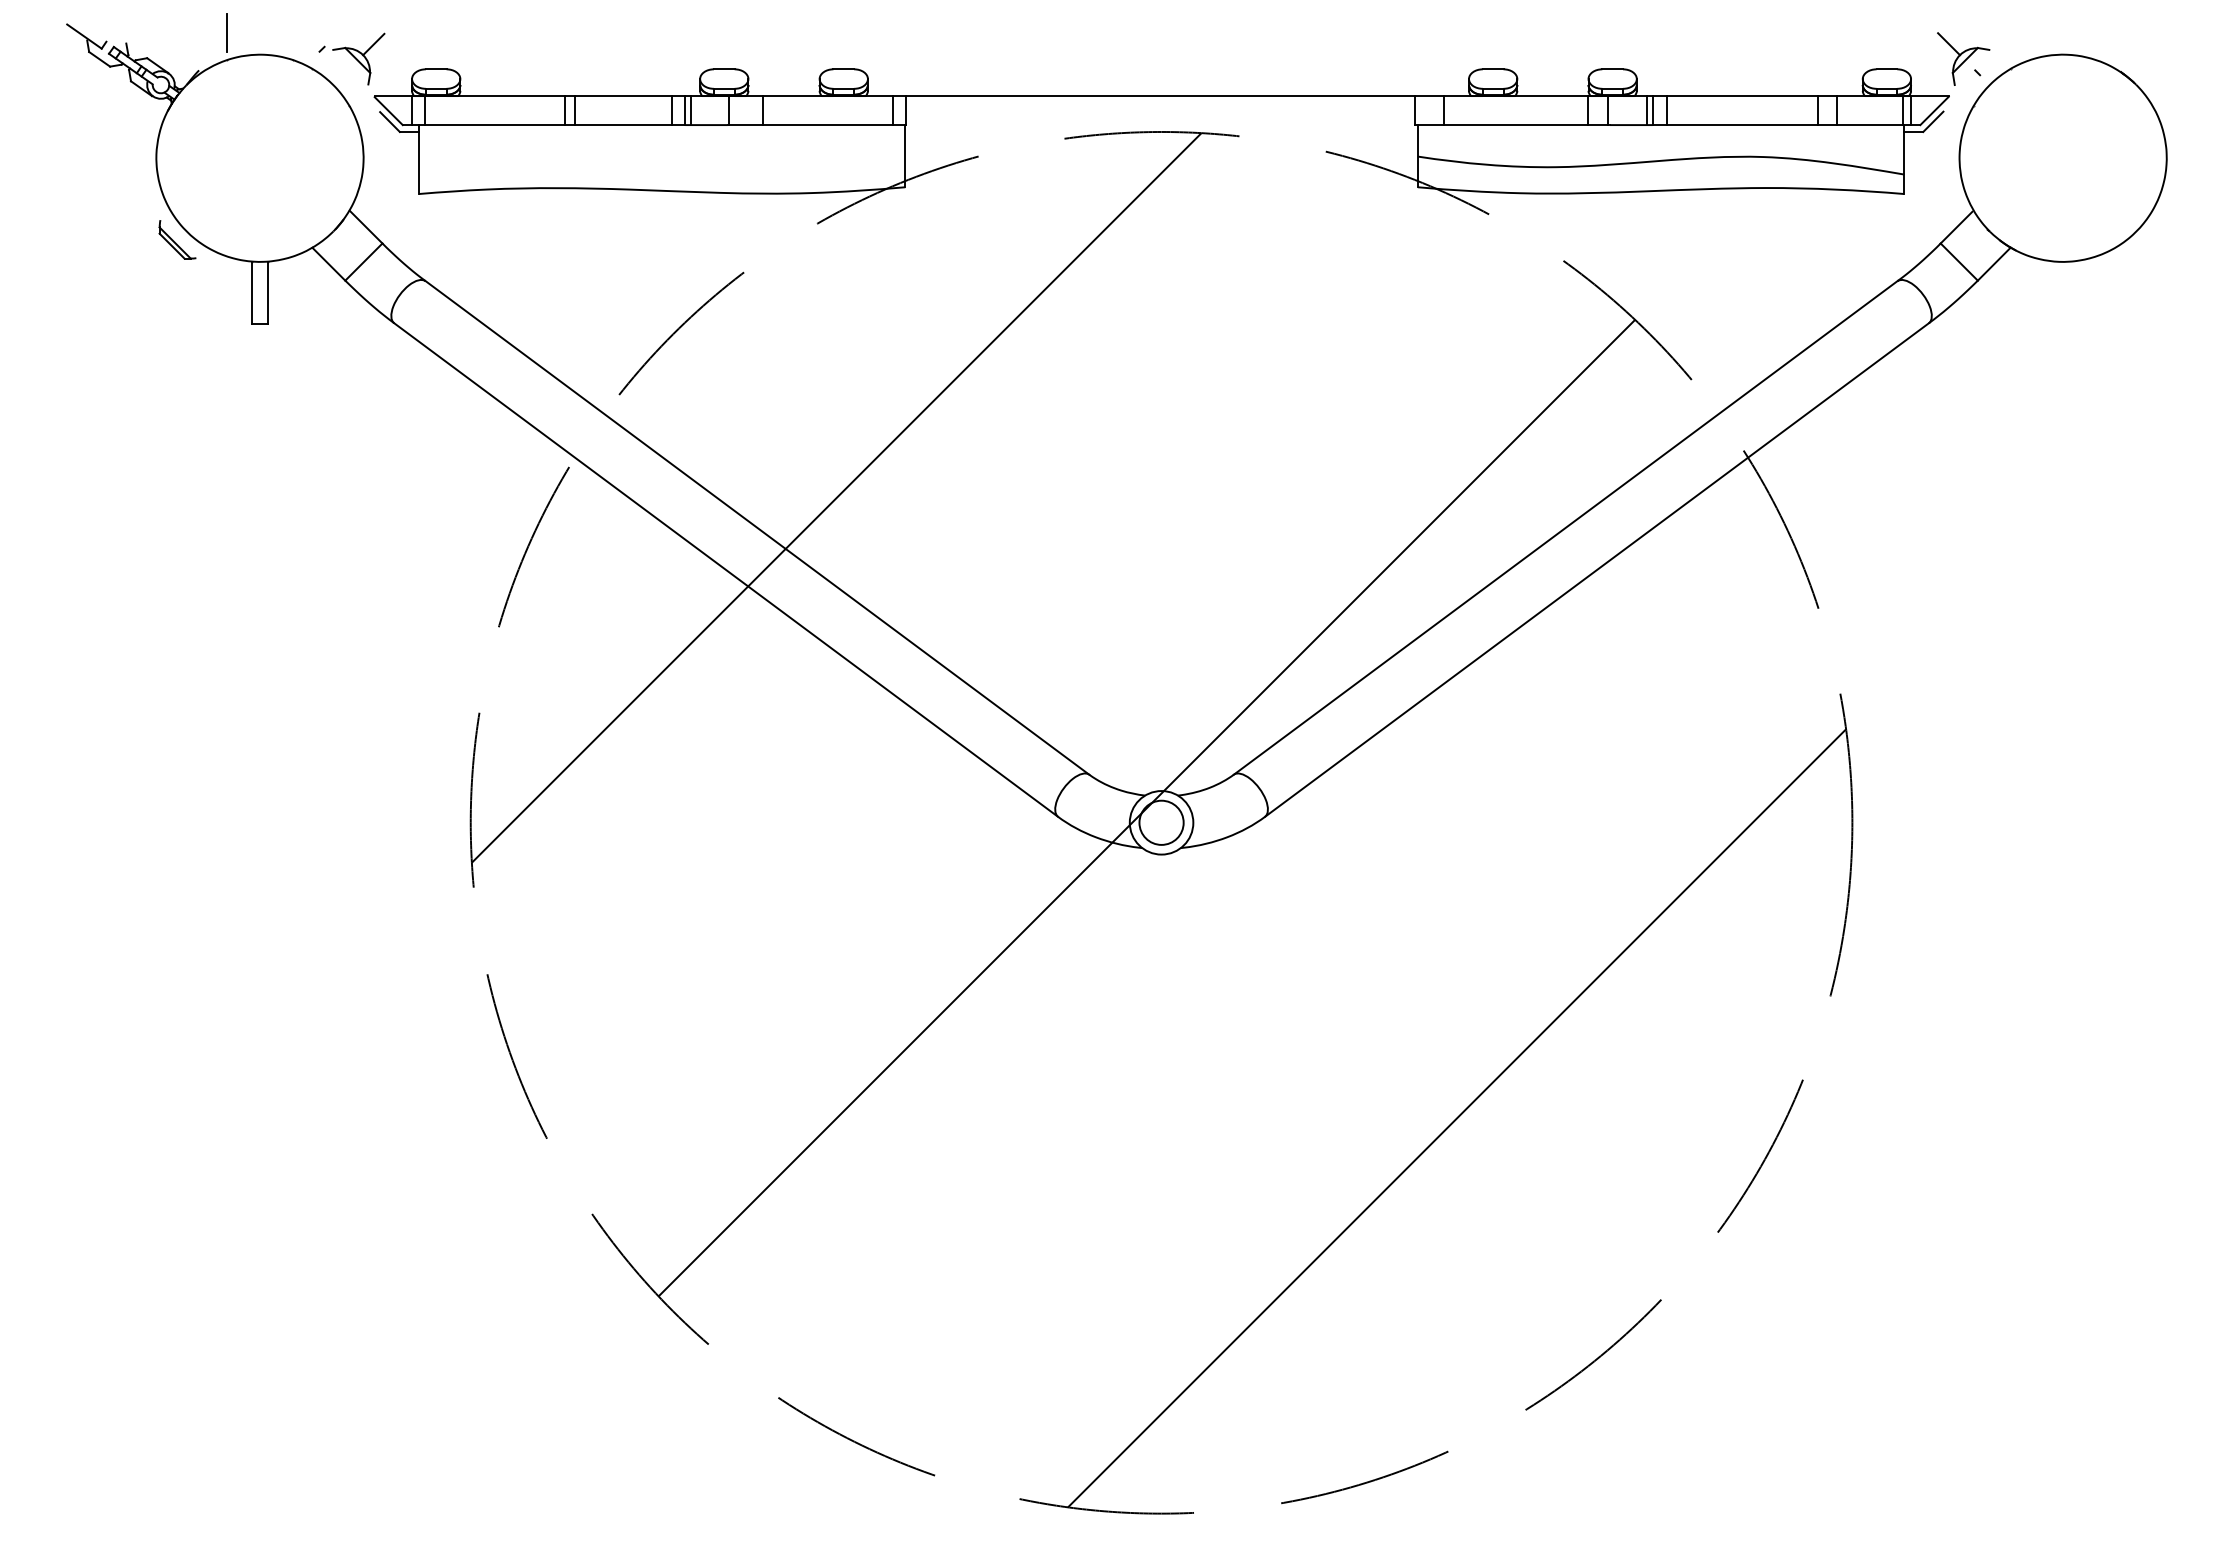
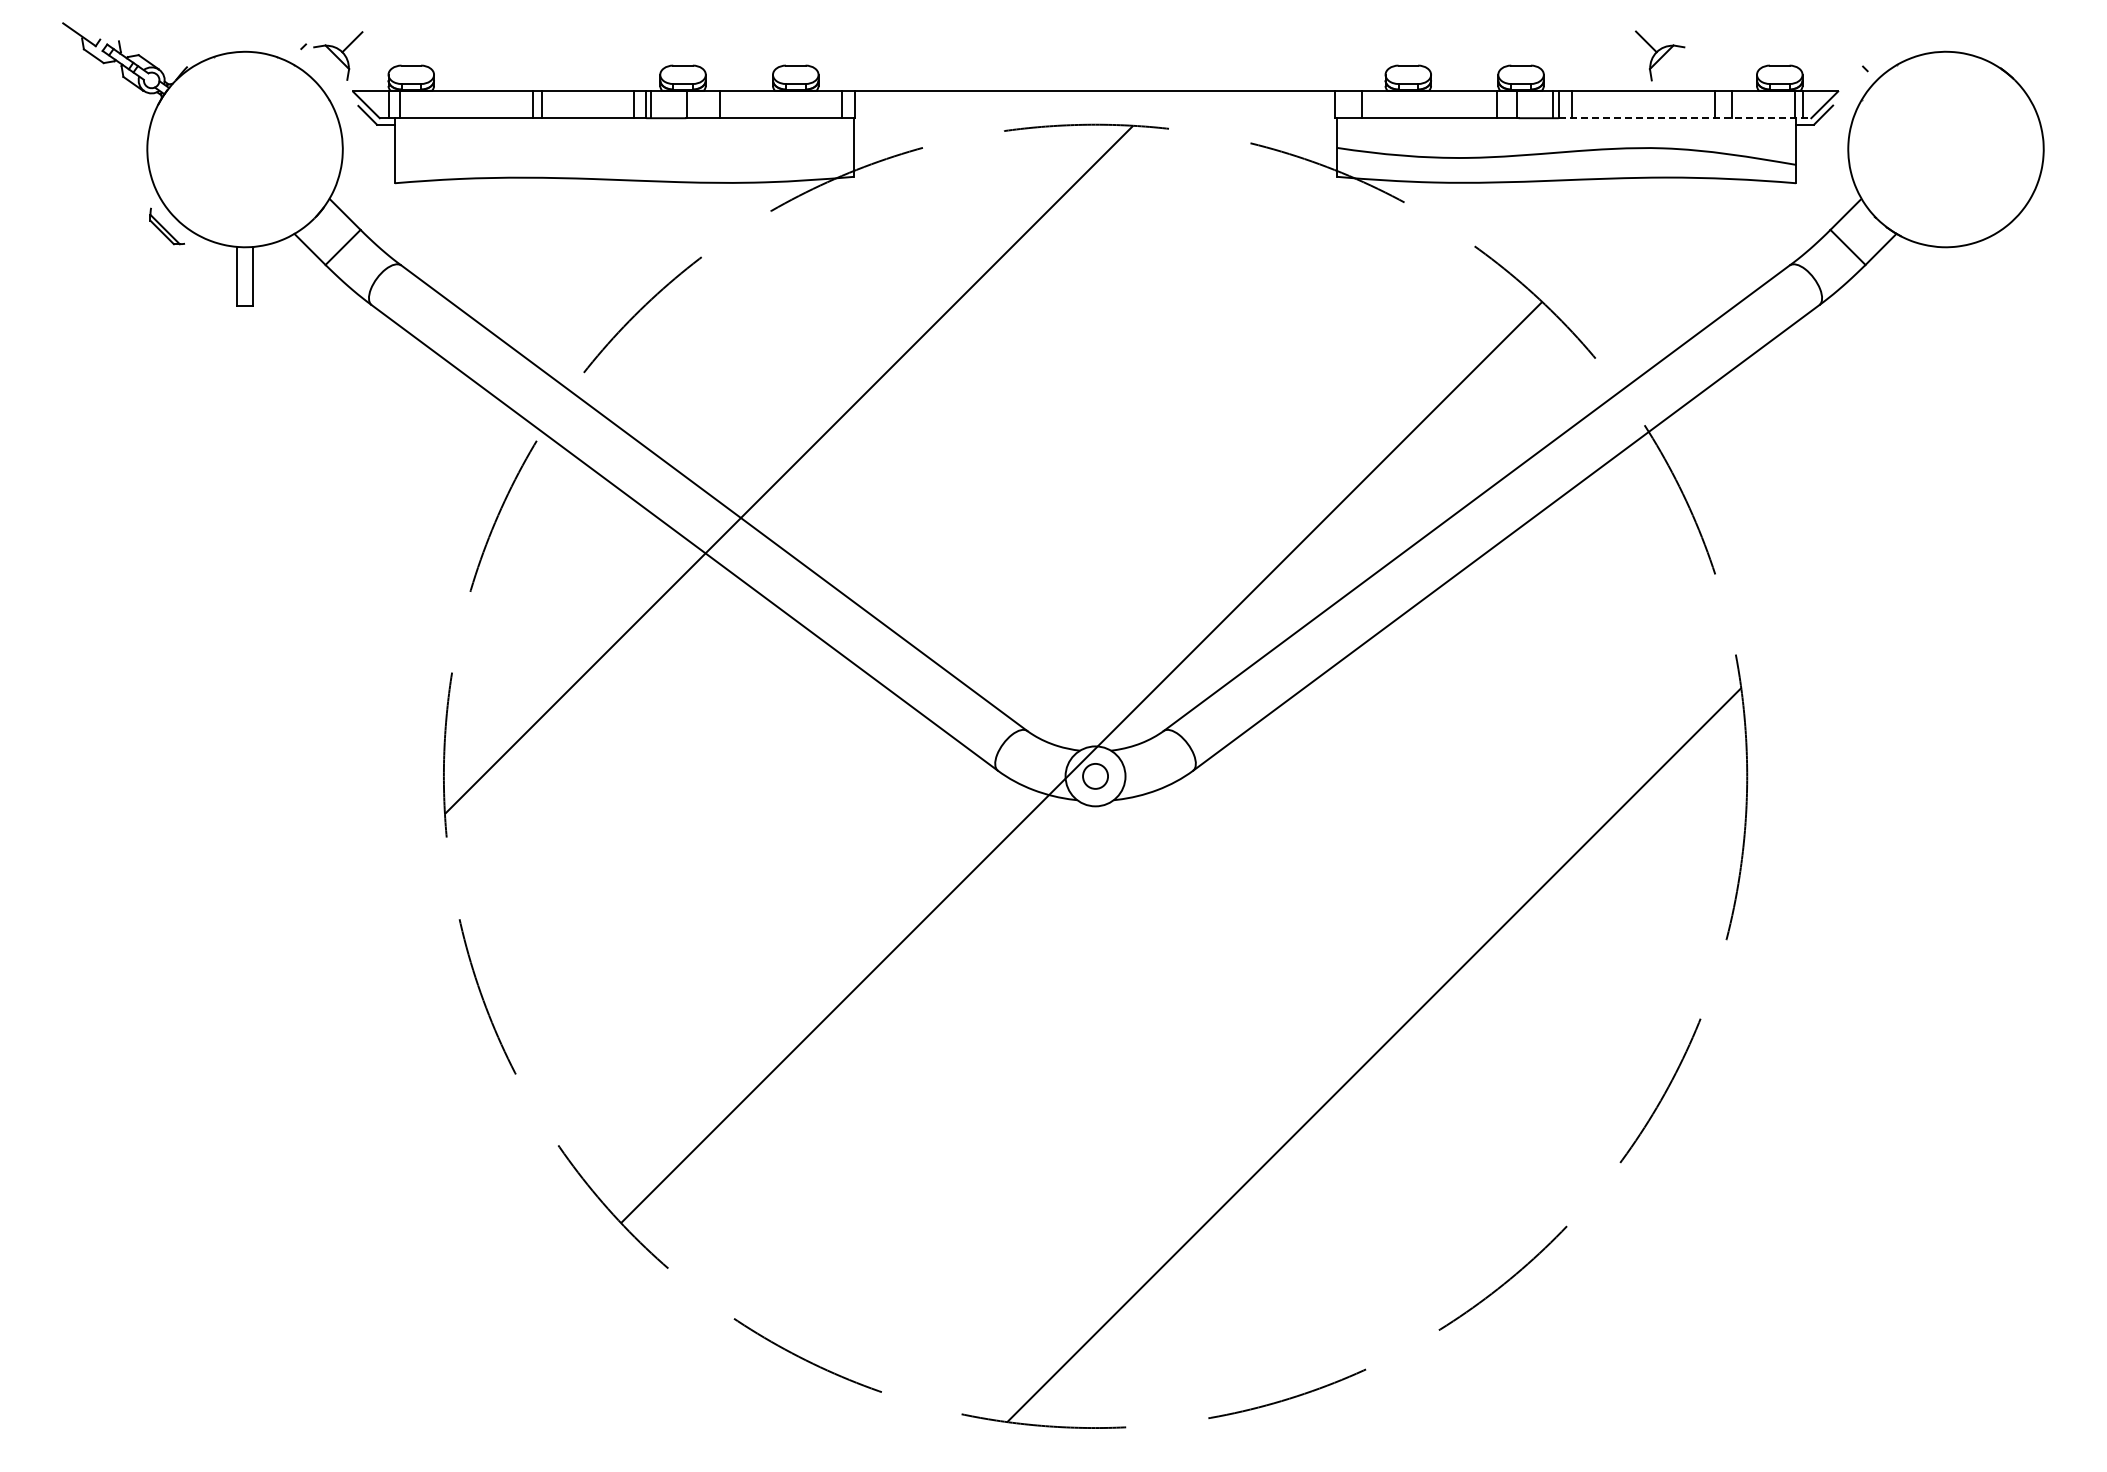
line: (226, 33) -> (213, 31), removed
part: (1964, 58) -> (1660, 55), moved
line: (1786, 125) -> (1685, 118), solid -> dashed
circle: (1161, 822) -> (1095, 776), size x0.6

